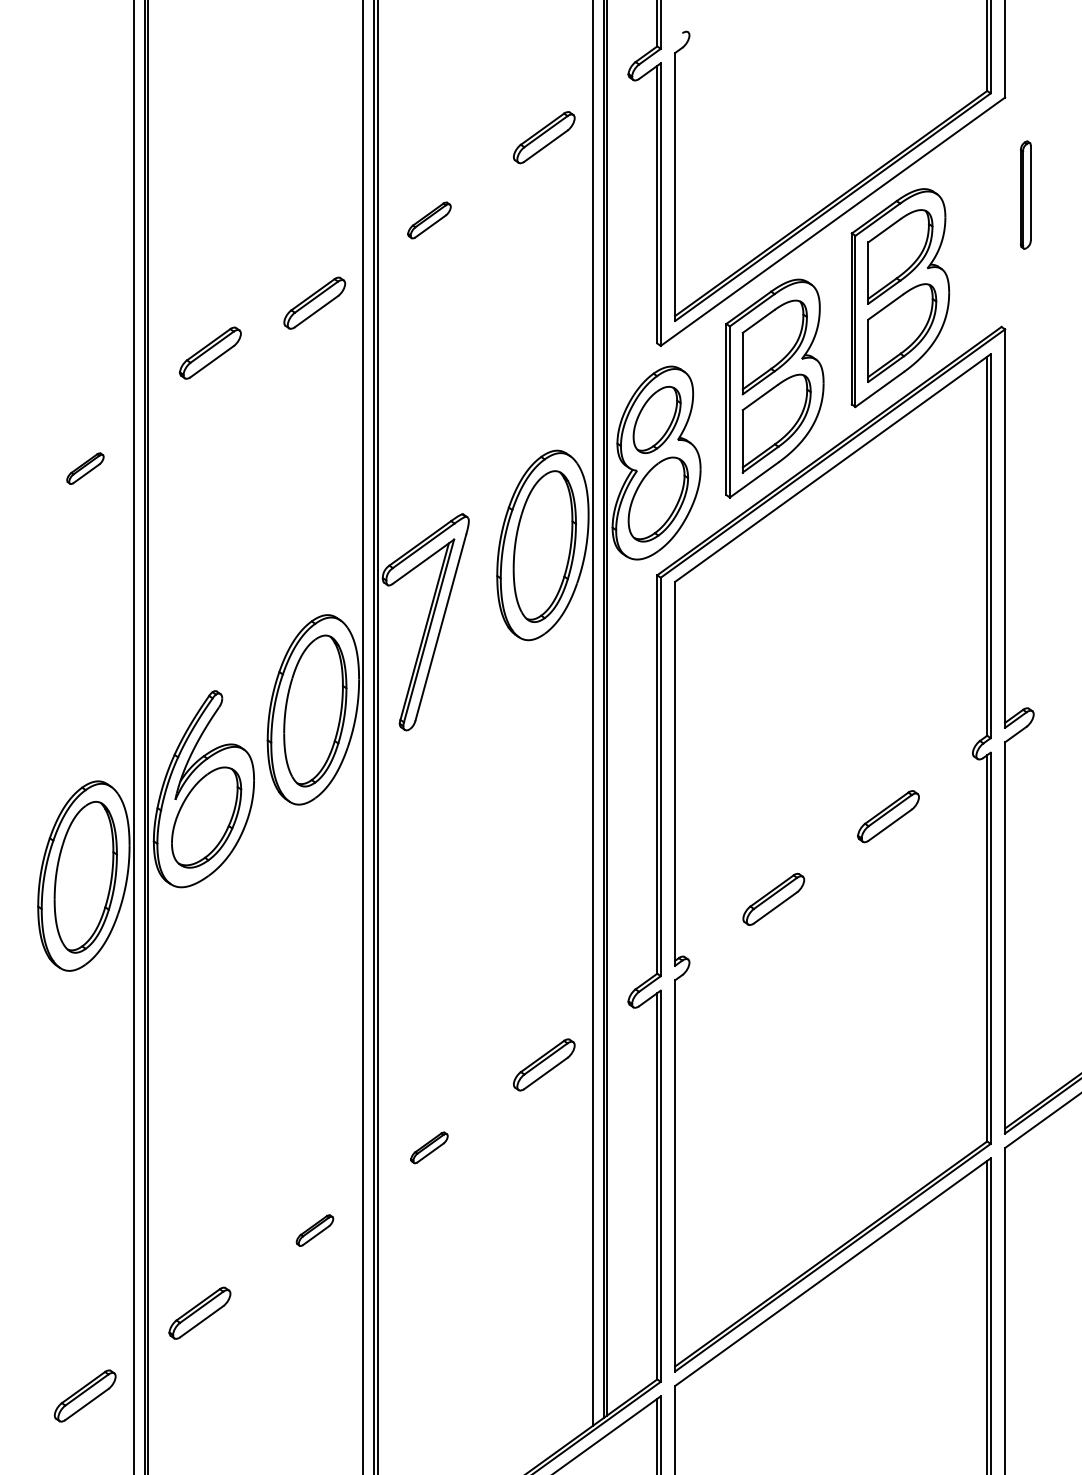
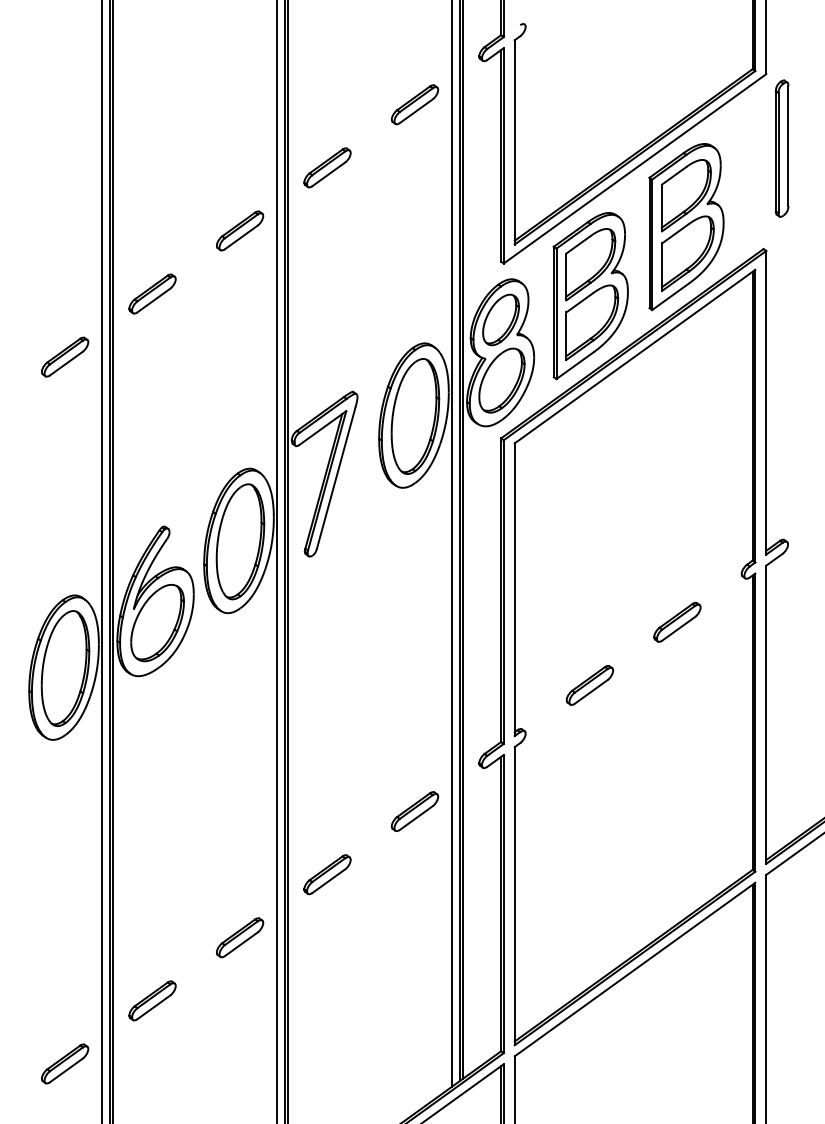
part: (1025, 195) -> (781, 148), size x1.67
part: (429, 219) -> (327, 167), size x1.43
part: (210, 352) -> (152, 293), moved
part: (85, 467) -> (65, 356), size x1.67
part: (429, 1147) -> (327, 874), size x1.67
part: (315, 1230) -> (240, 937), size x1.67

